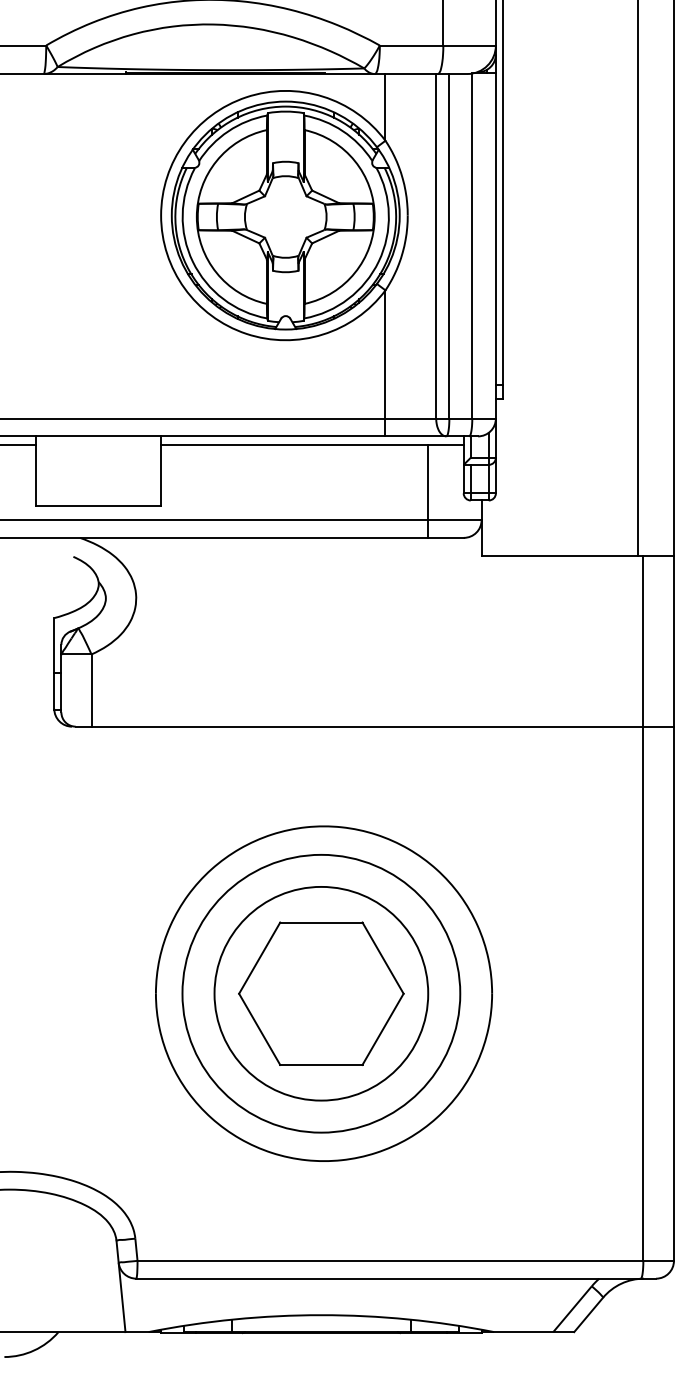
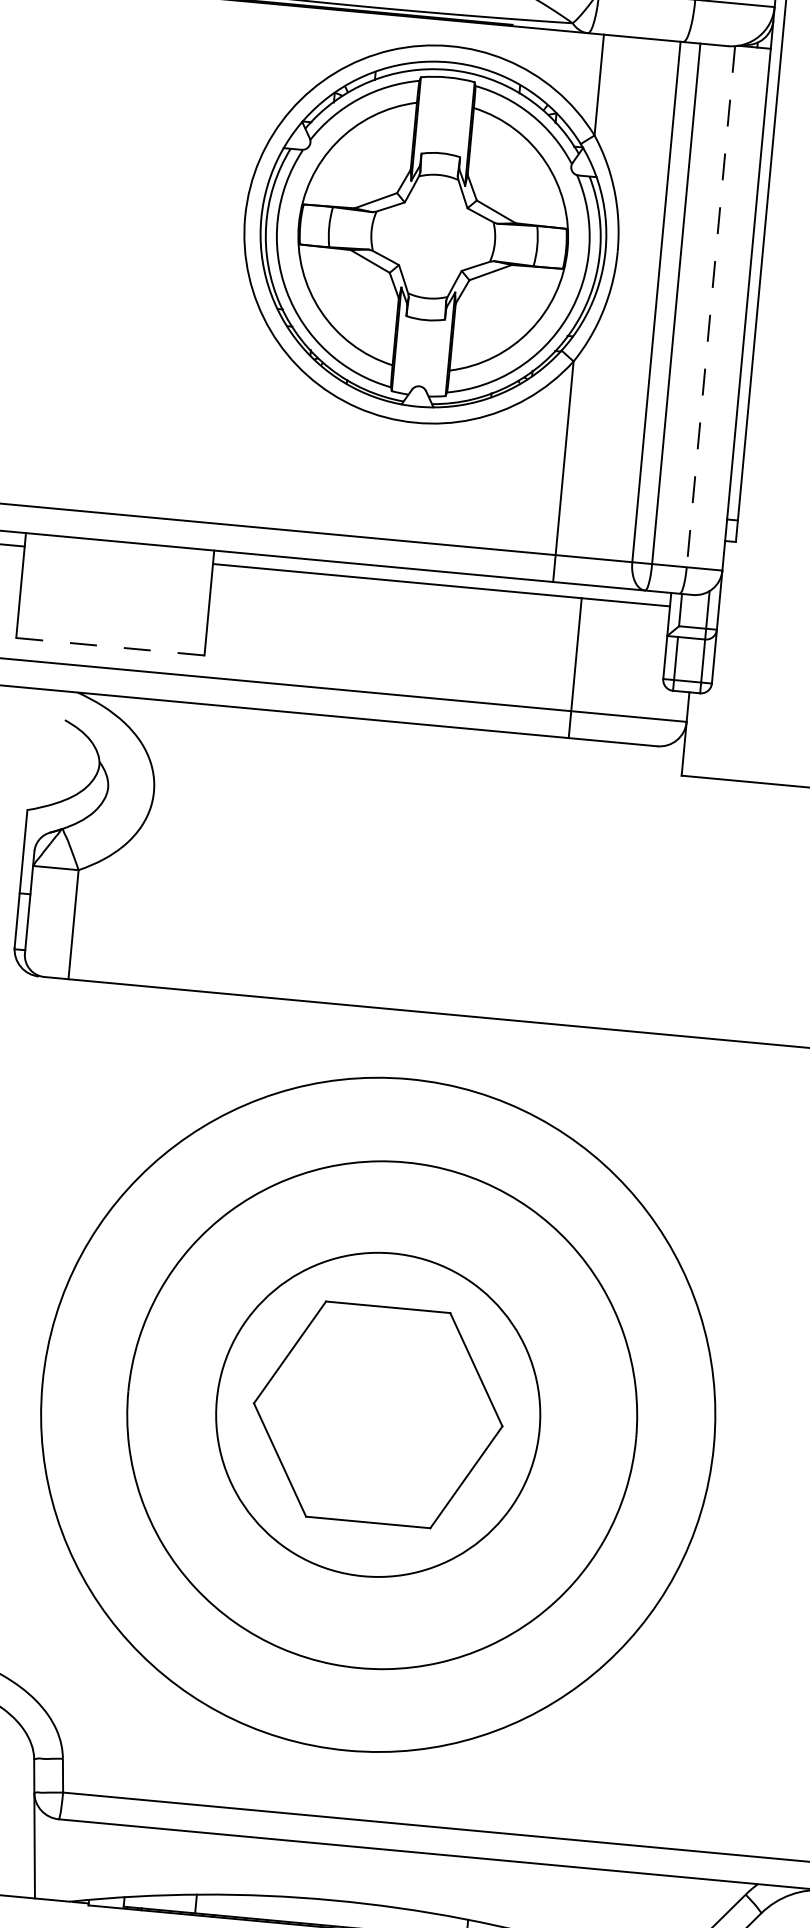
line: (472, 245) -> (711, 305), solid -> dashed
line: (428, 491) -> (575, 668), moved
line: (98, 505) -> (109, 646), solid -> dashed
circle: (321, 993) -> (378, 1414), size x1.6

